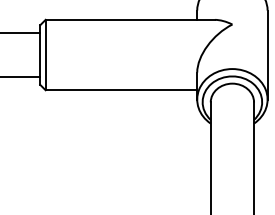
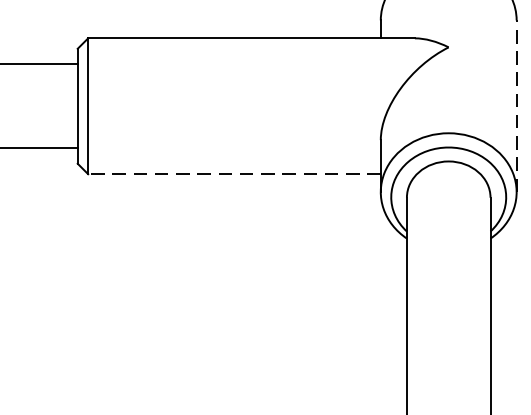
line: (267, 54) -> (516, 105), solid -> dashed
line: (121, 90) -> (234, 174), solid -> dashed

